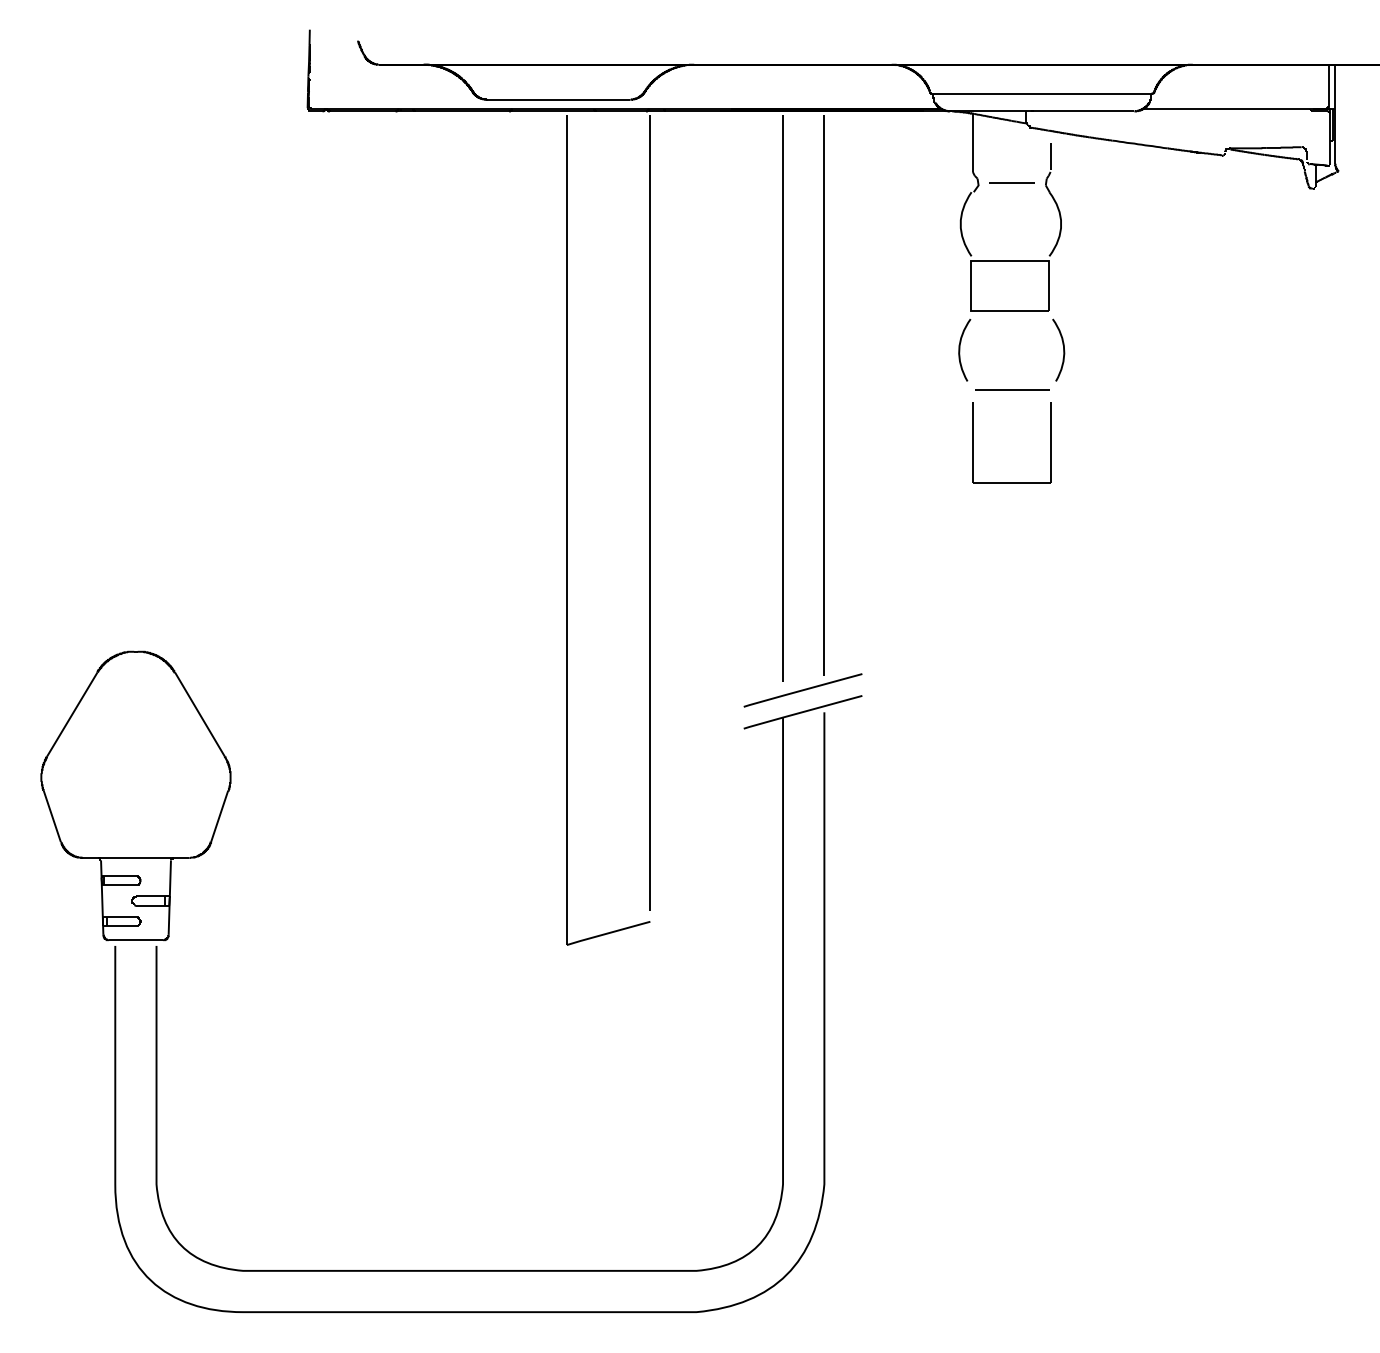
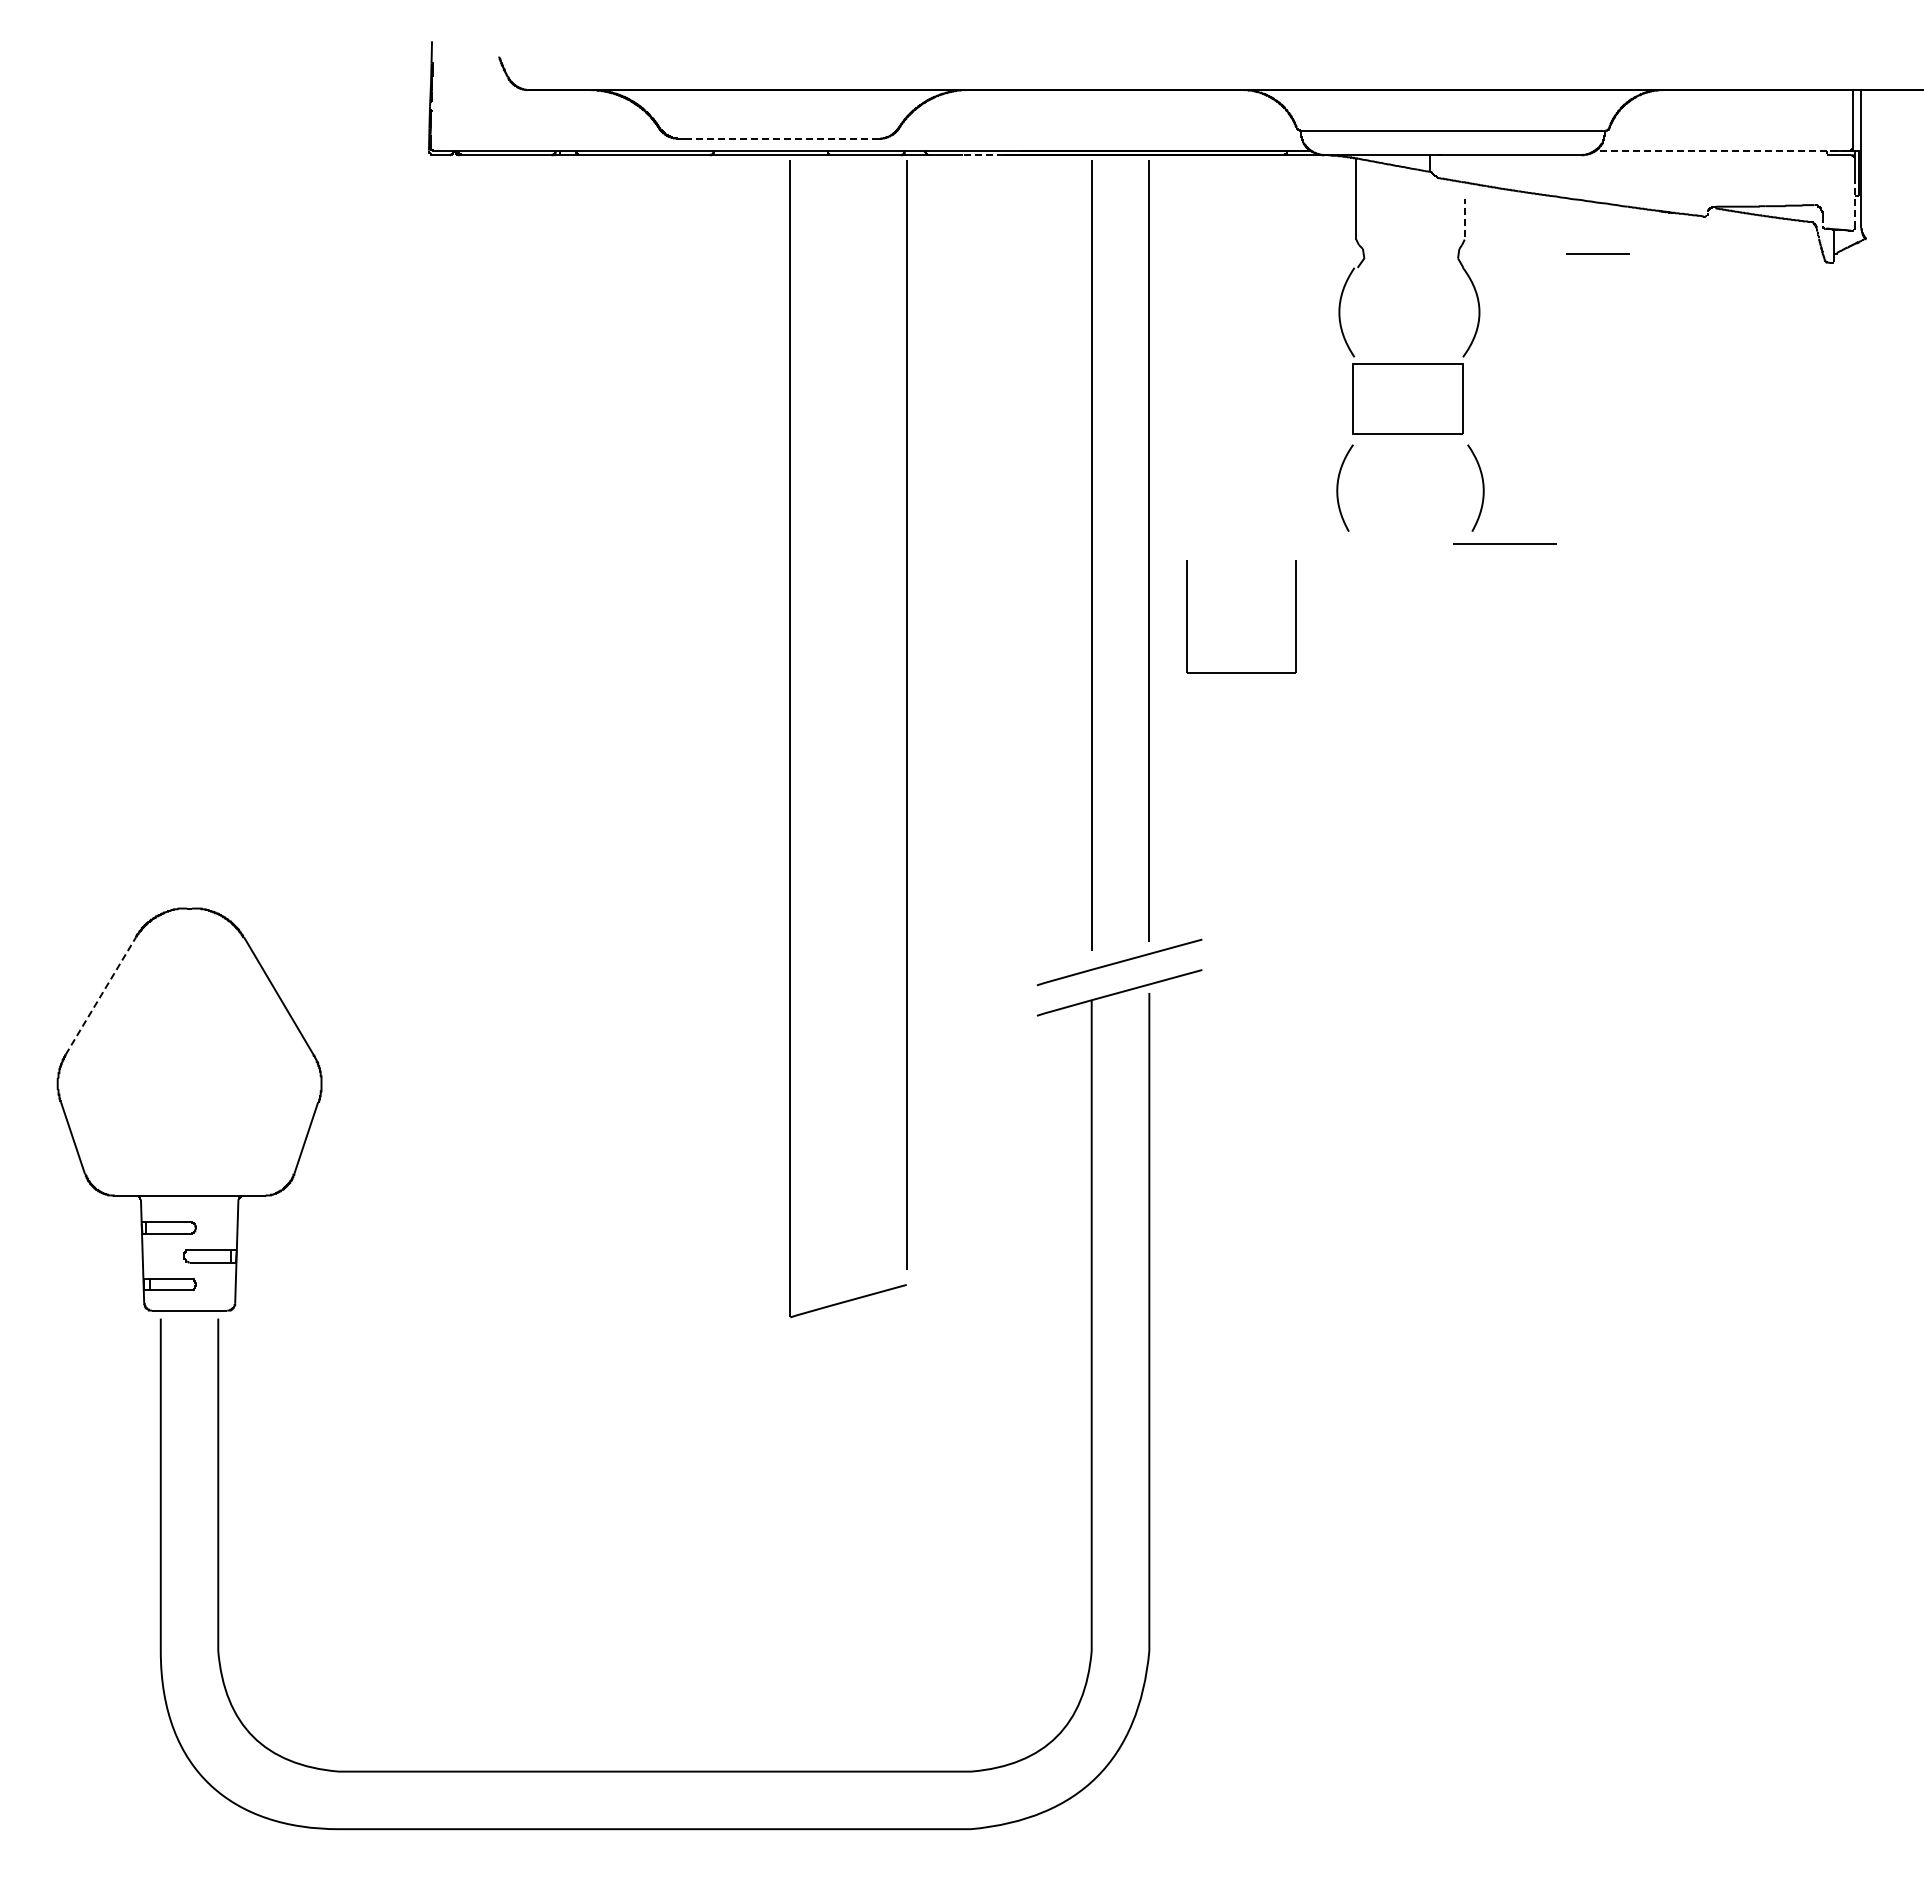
line: (561, 100) -> (783, 139), solid -> dashed
line: (1234, 108) -> (1721, 151), solid -> dashed
line: (704, 111) -> (982, 155), solid -> dashed
line: (1330, 145) -> (1854, 202), solid -> dashed
line: (1050, 156) -> (1464, 218), solid -> dashed
line: (1011, 181) -> (1597, 253), moved
line: (1011, 389) -> (1504, 543), moved
part: (972, 442) -> (1187, 616), moved
line: (72, 714) -> (100, 996), solid -> dashed

